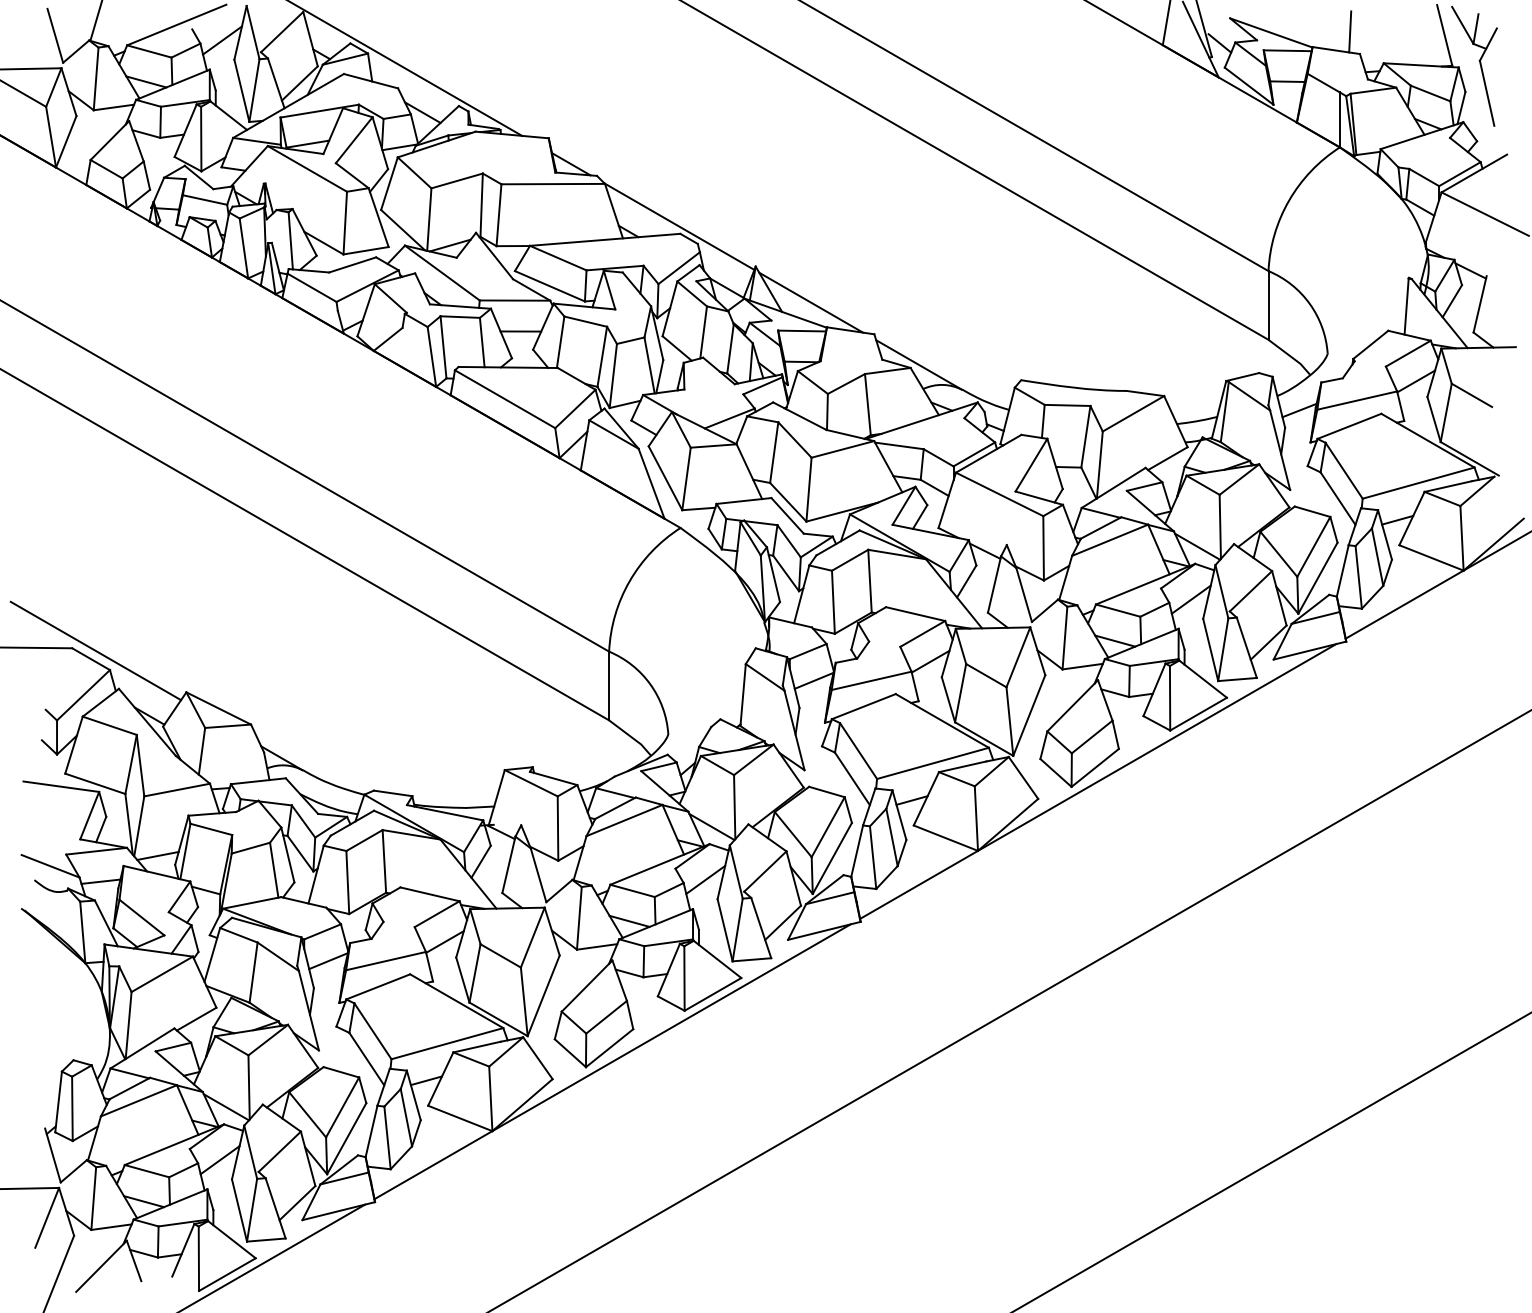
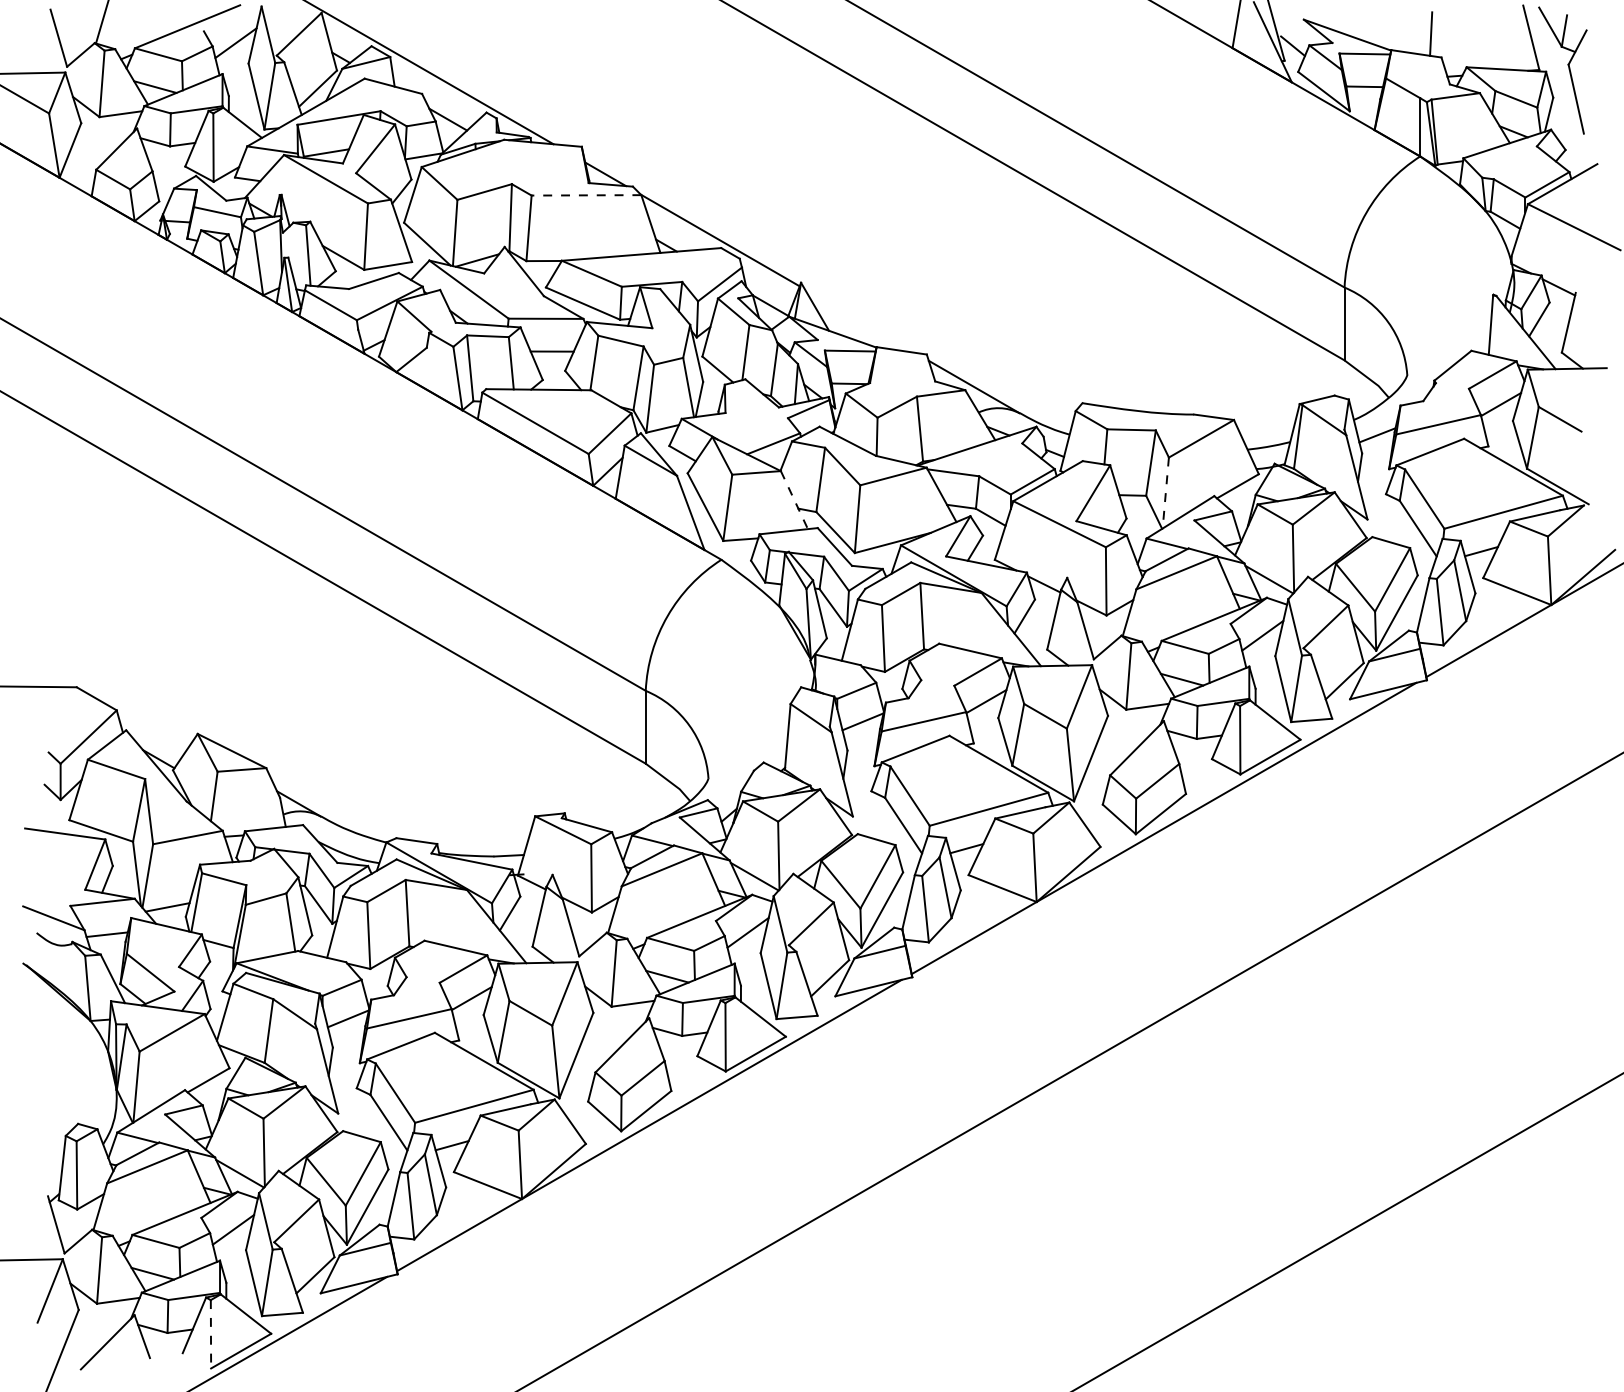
line: (553, 184) -> (586, 195), solid -> dashed
line: (811, 302) -> (860, 320), removed
line: (1099, 465) -> (1165, 493), solid -> dashed
line: (749, 472) -> (794, 500), solid -> dashed
line: (95, 650) -> (101, 689), removed
line: (198, 1259) -> (210, 1335), solid -> dashed

